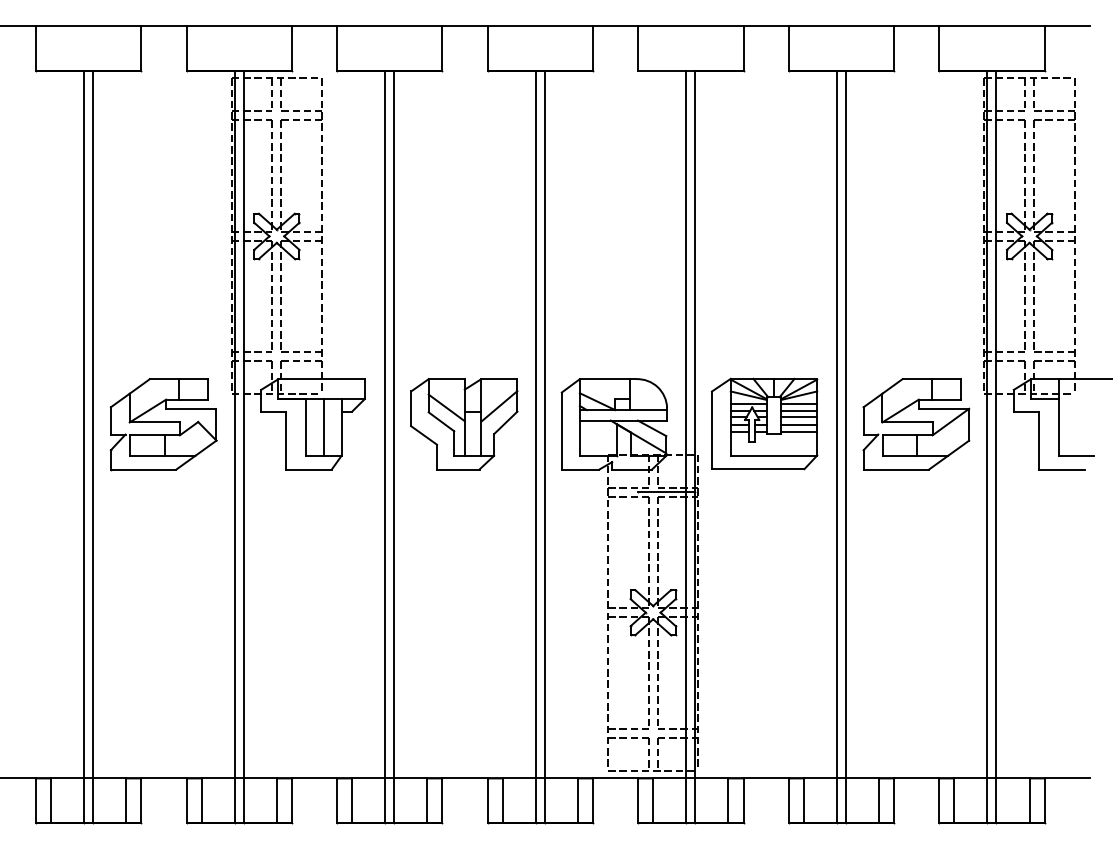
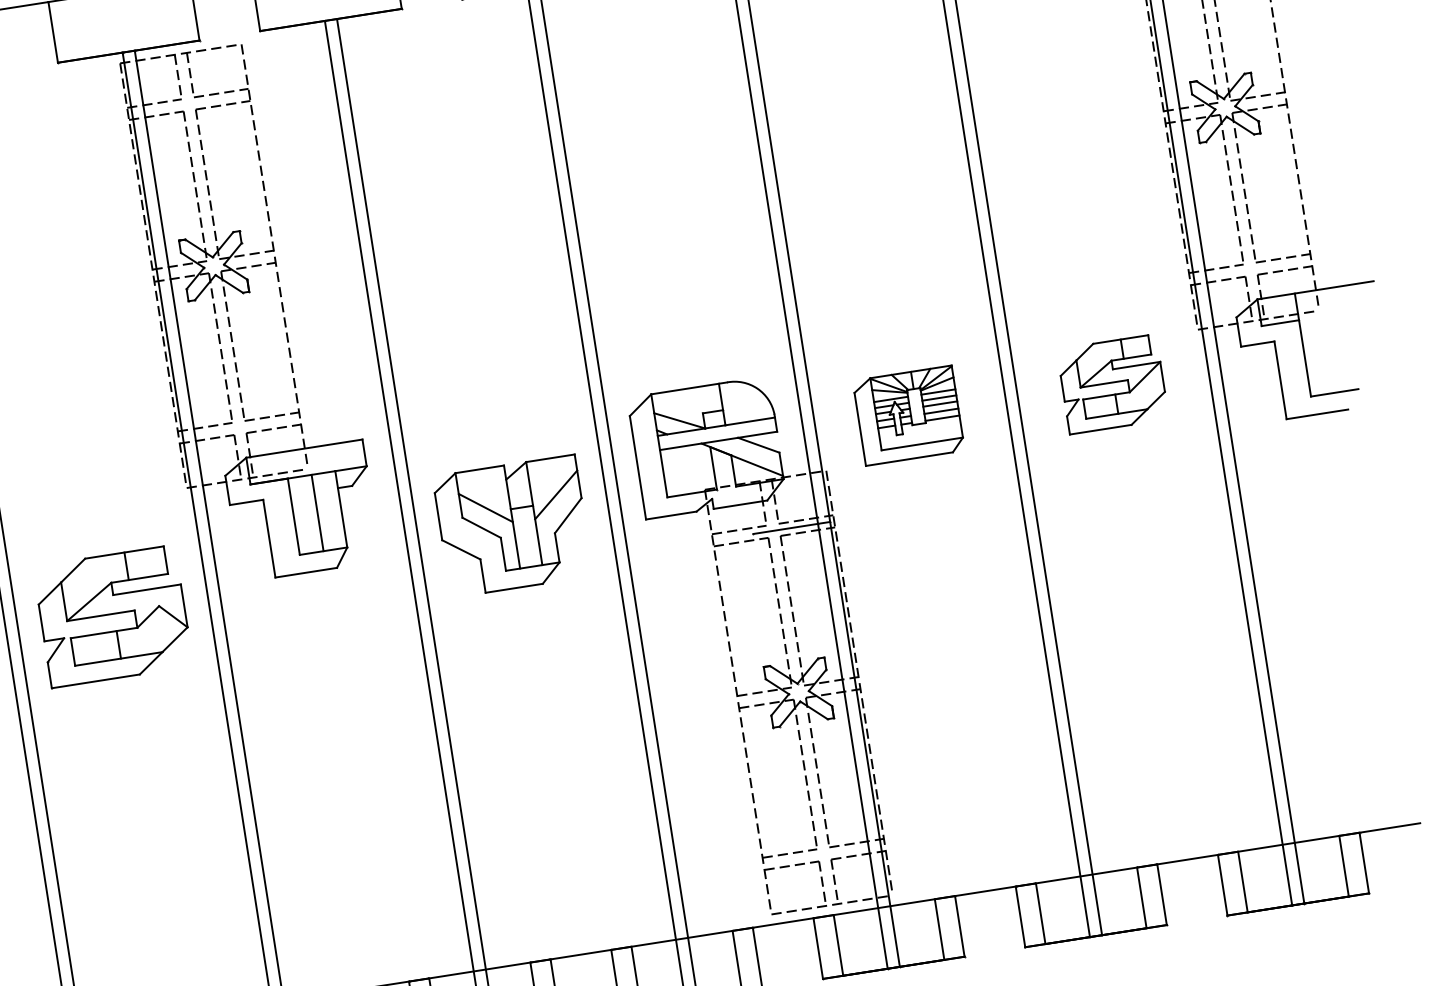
part: (764, 423) -> (908, 415), size x0.7
part: (163, 424) -> (113, 616), moved
part: (464, 424) -> (513, 526), moved
part: (916, 424) -> (1113, 384), size x0.7

